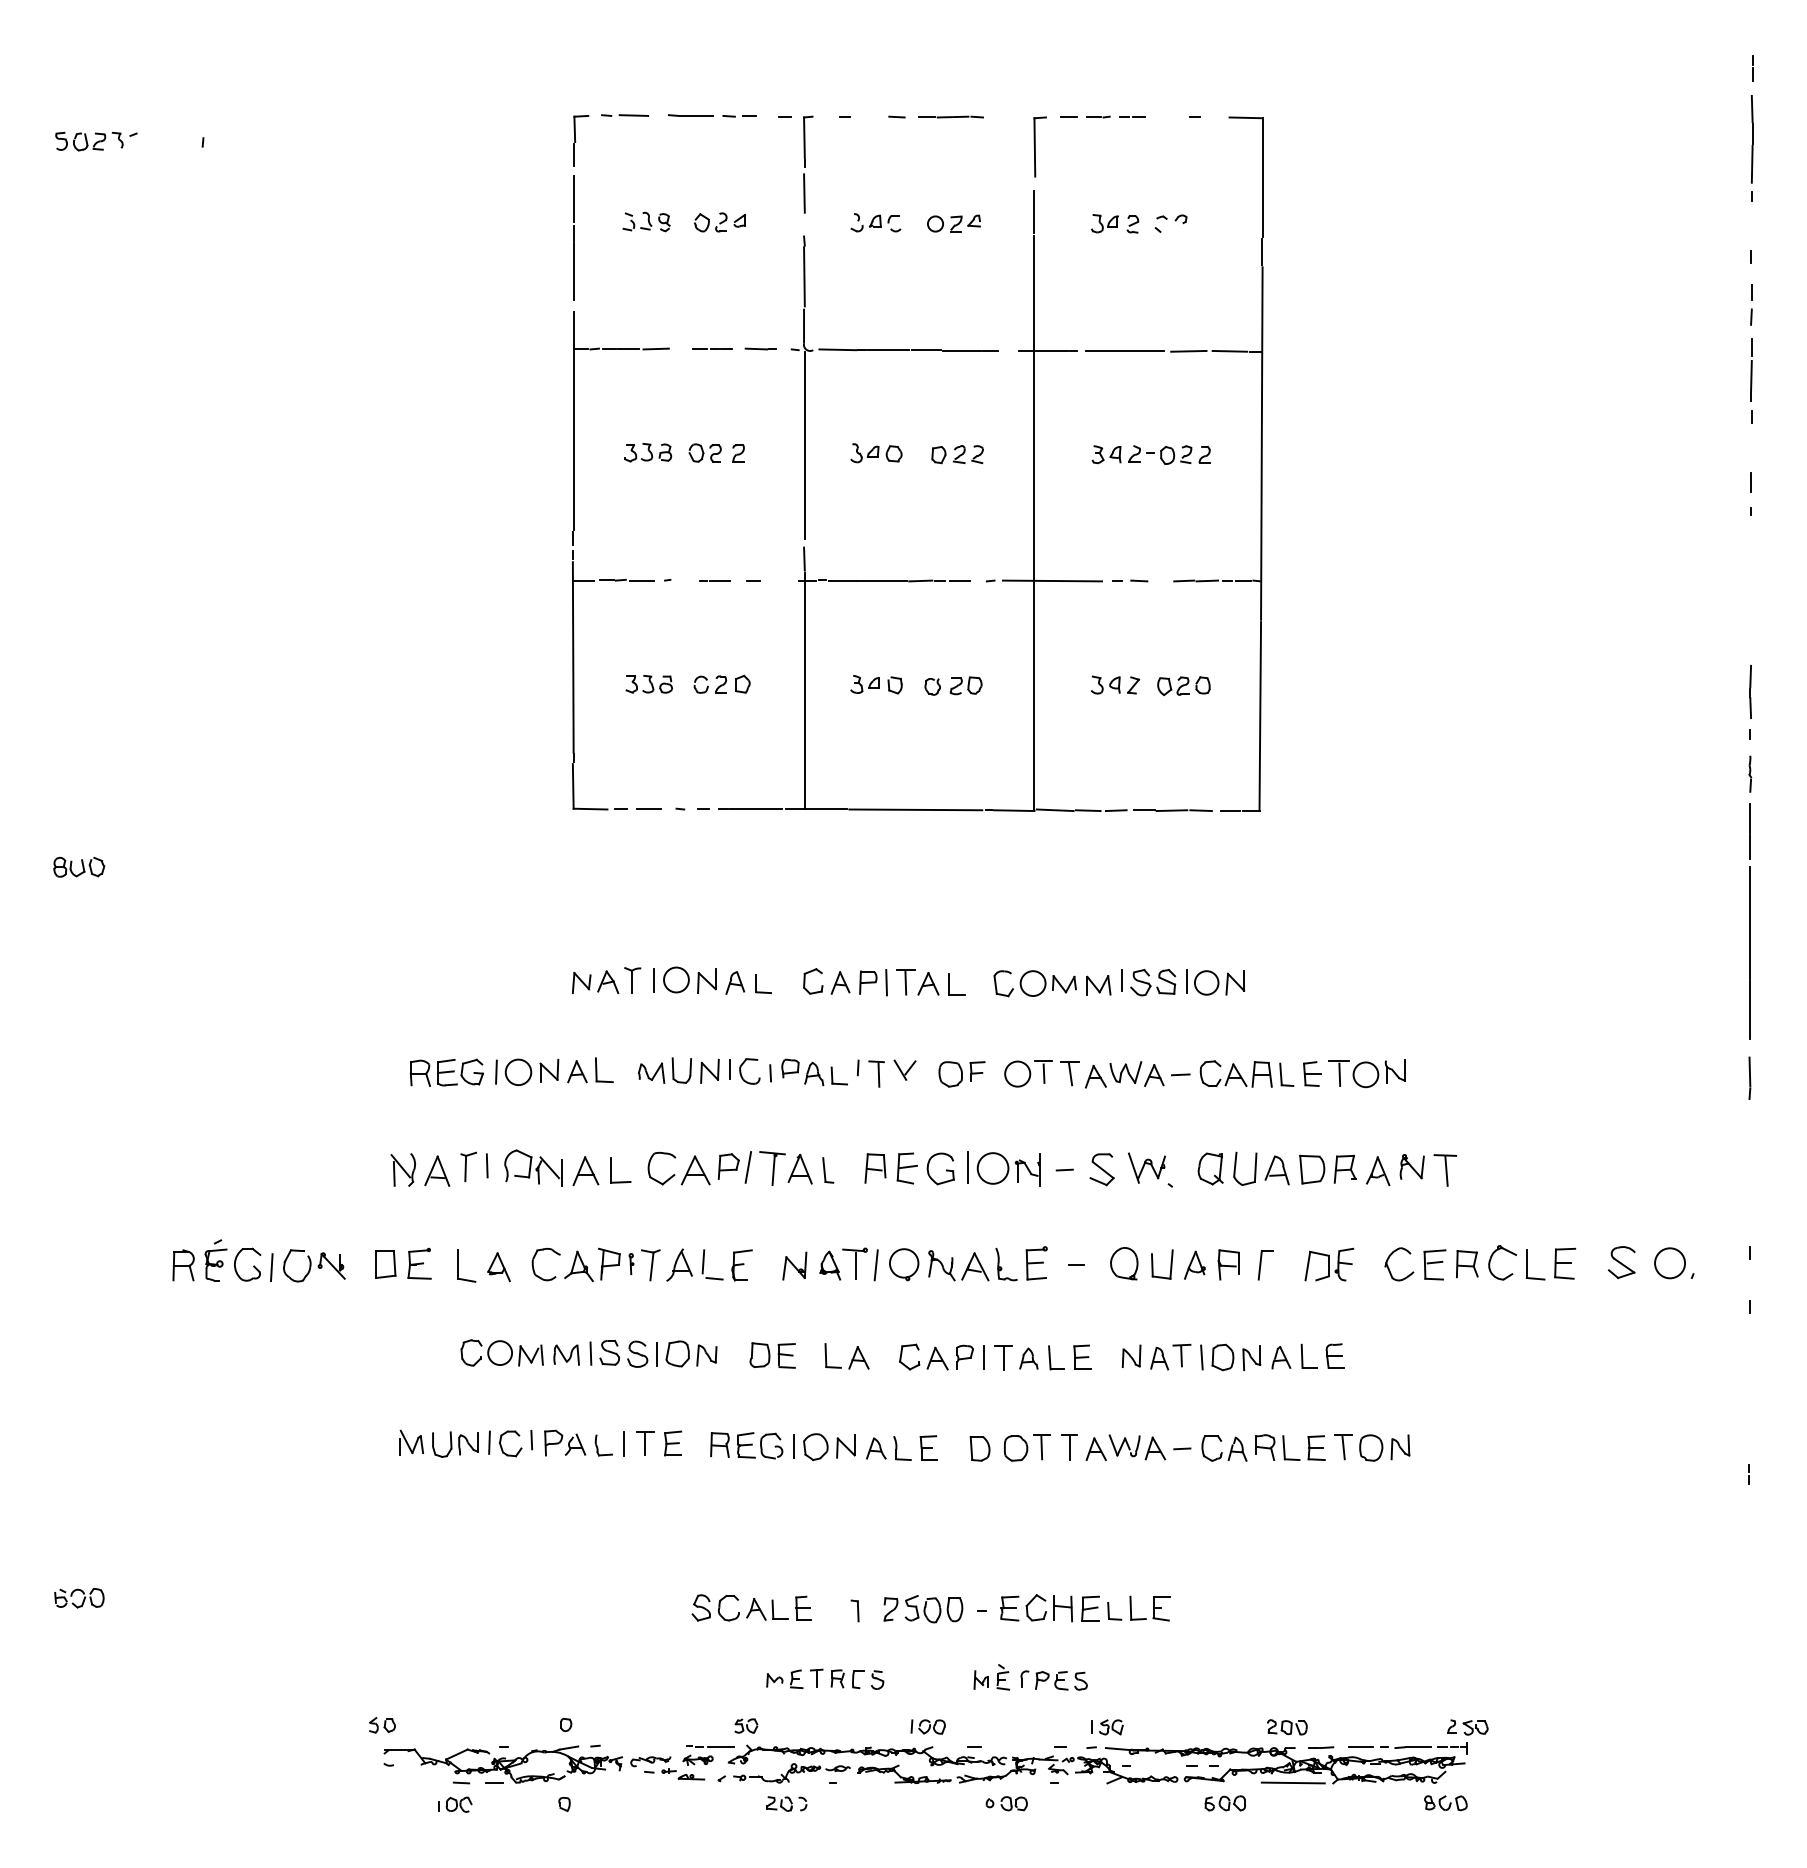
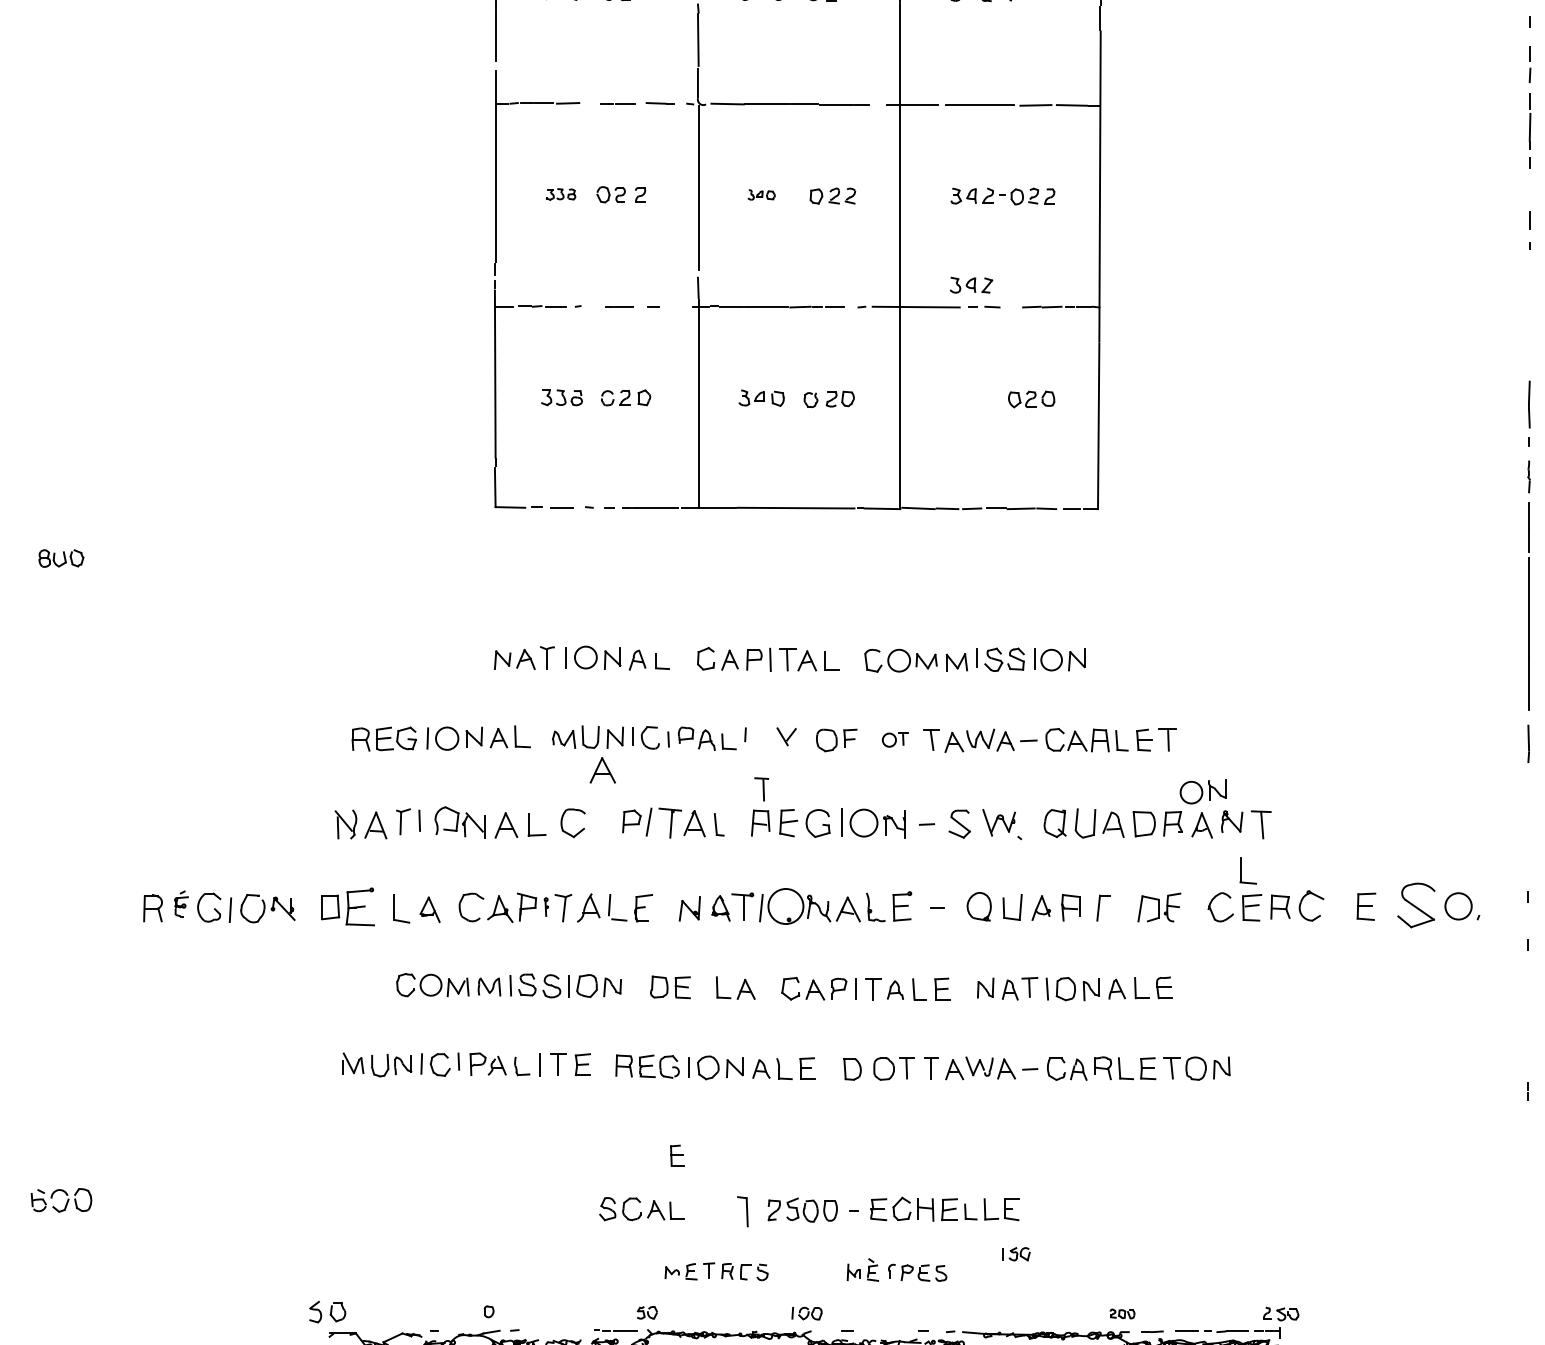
part: (648, 452) -> (561, 194), size x0.7
part: (876, 453) -> (761, 195), size x0.6
part: (1114, 684) -> (970, 284), moved
part: (876, 1073) -> (761, 788), moved
part: (1028, 1073) -> (895, 739), size x0.6
part: (1378, 1073) -> (1202, 791), moved
part: (695, 1170) -> (602, 770), moved
part: (215, 1260) -> (181, 903), size x0.7
part: (1621, 1262) -> (1415, 905), size x1.6
part: (419, 1263) -> (360, 906), size x1.4
circle: (903, 1263) -> (785, 906), size x1.4
part: (1527, 1264) -> (1241, 870), moved
part: (79, 1598) -> (61, 1200), size x1.4
part: (803, 1607) -> (677, 1155), moved
part: (854, 1610) -> (742, 1211), size x1.6
part: (382, 1725) -> (327, 1312), size x1.6
part: (1107, 1727) -> (1016, 1254), moved
part: (1287, 1727) -> (1122, 1314), size x0.7

